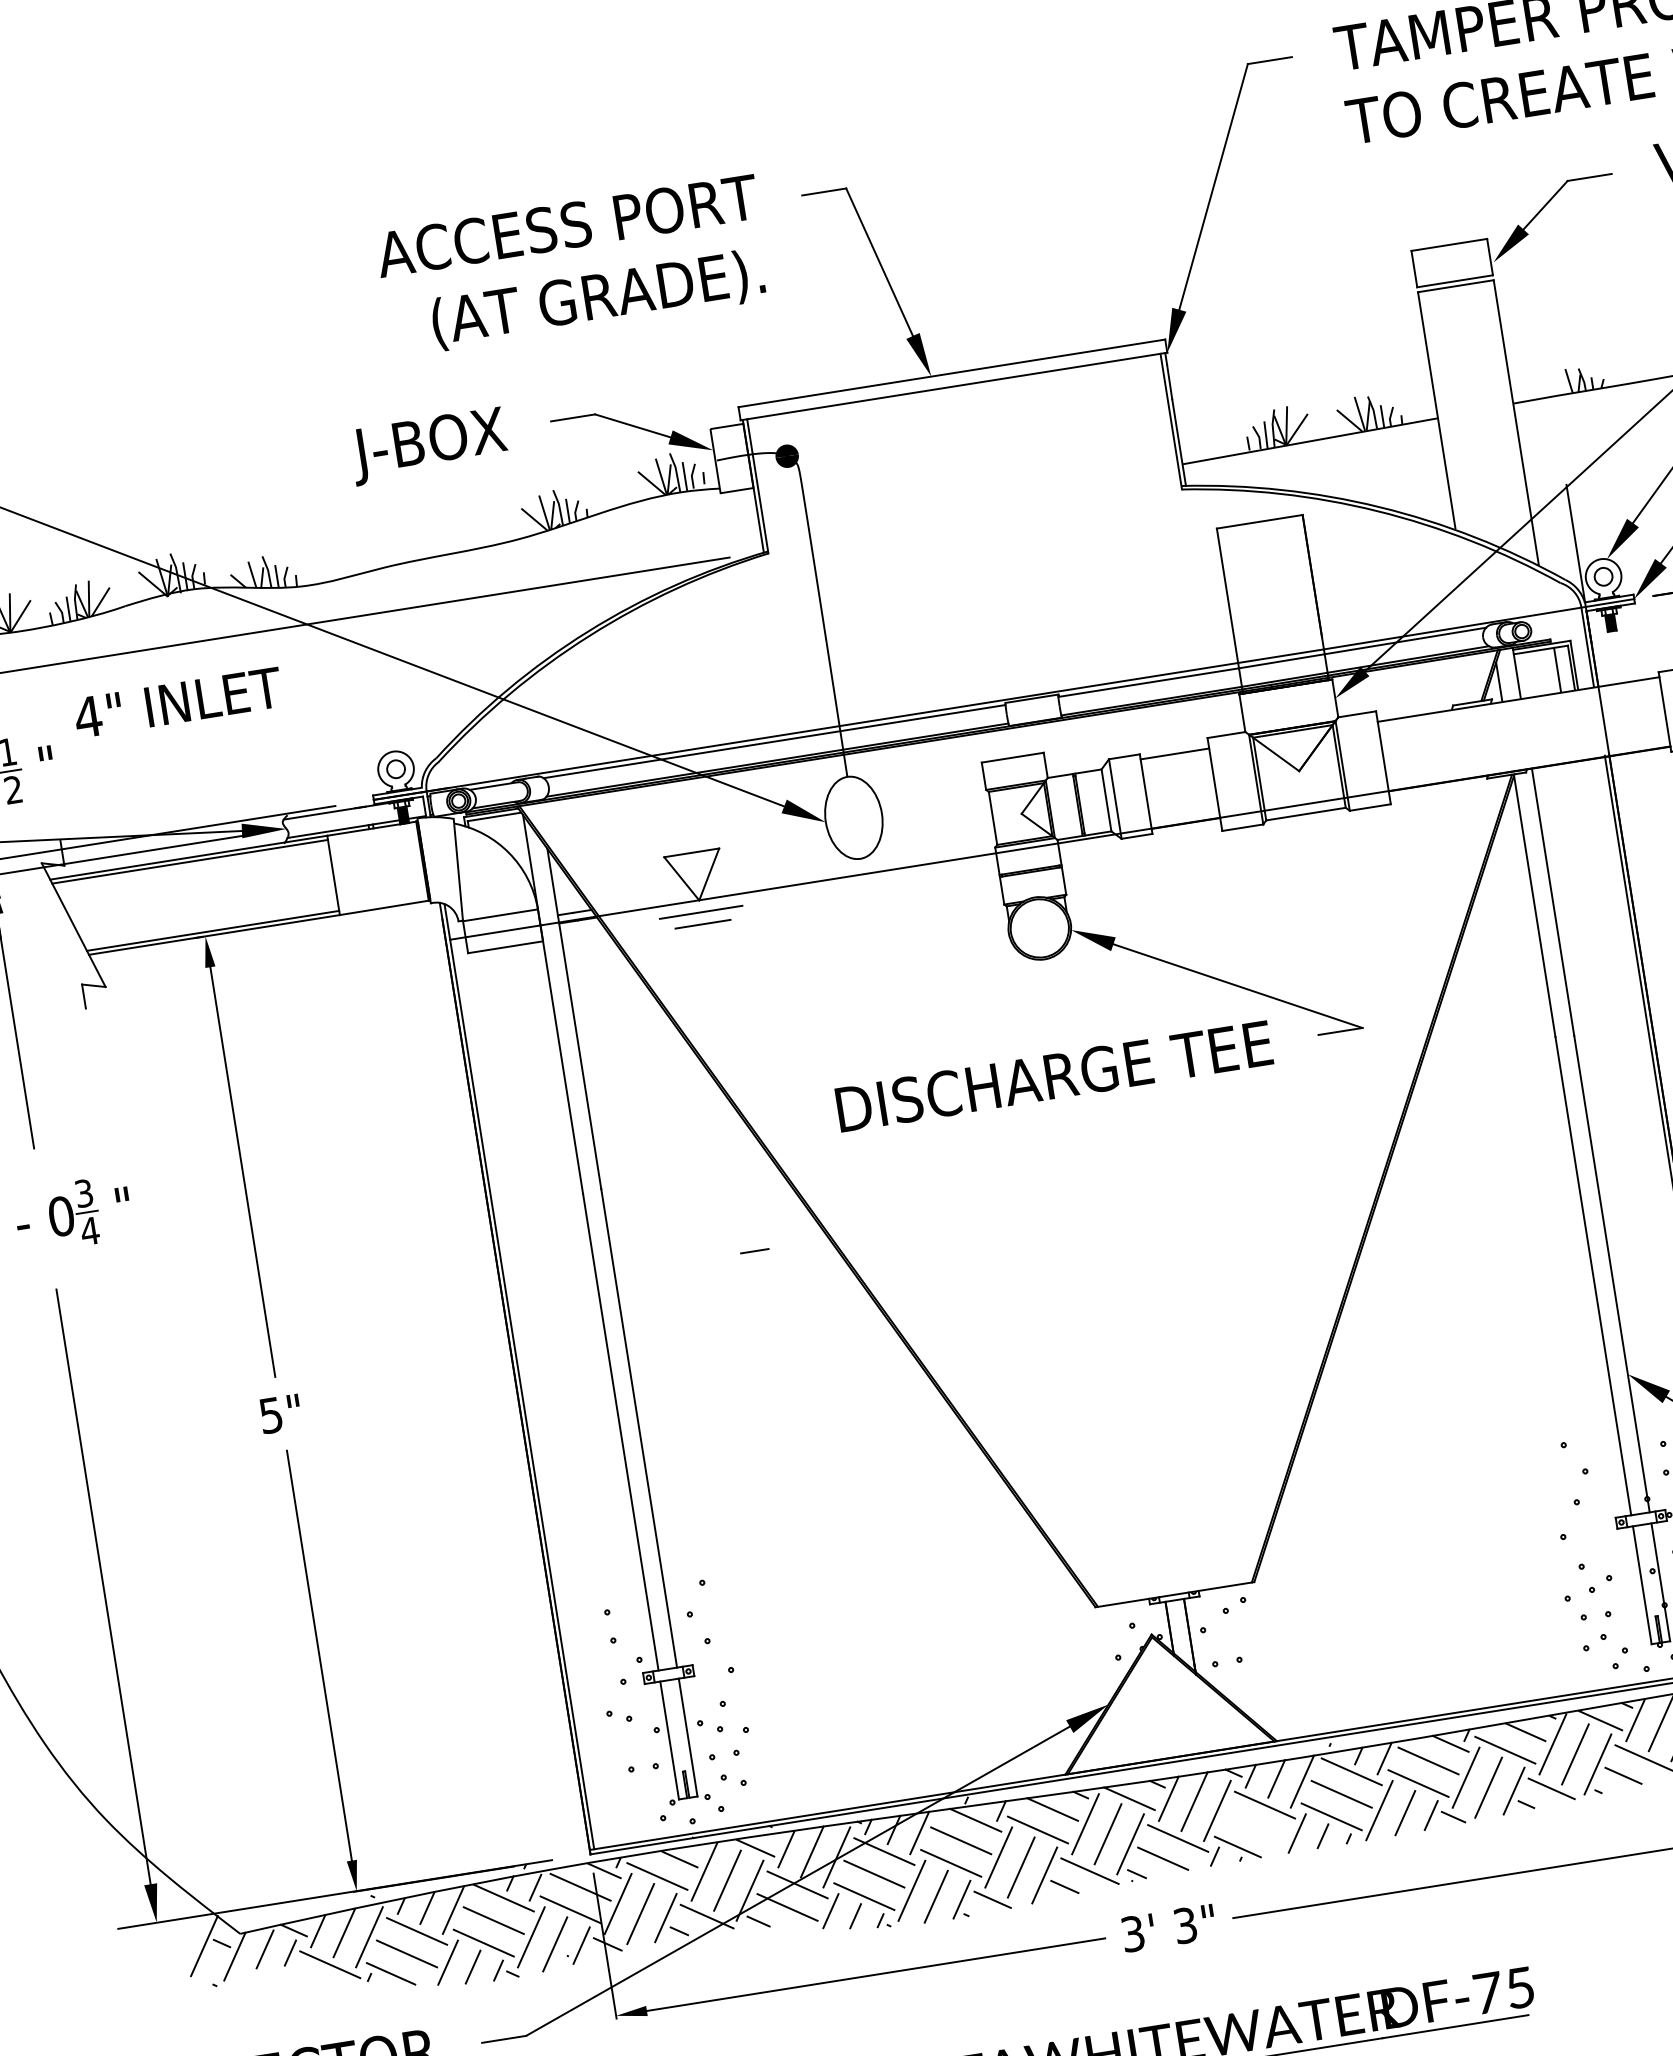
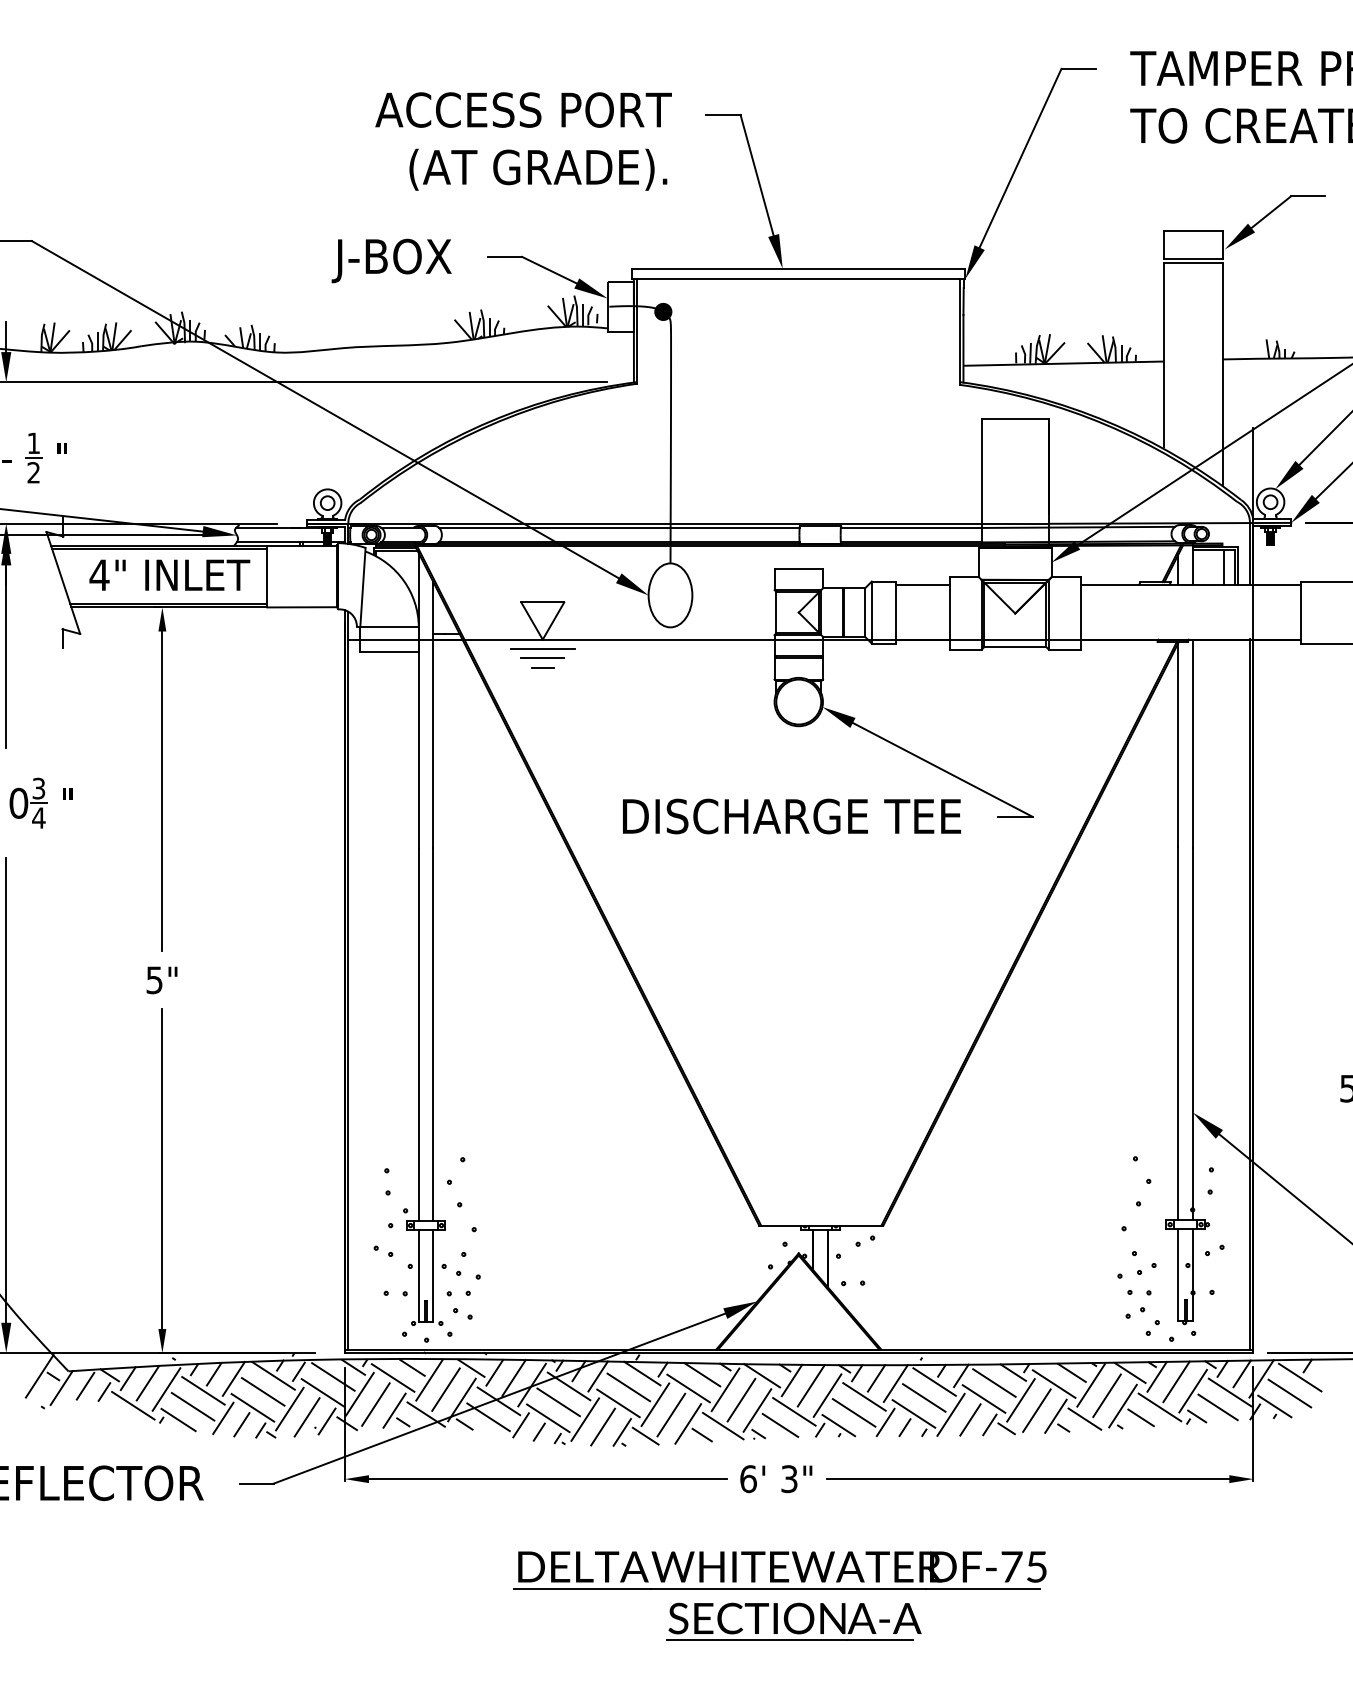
text: (177, 701) -> (169, 574), moved
line: (754, 1251) -> (542, 667), moved
line: (1254, 1827) -> (853, 1412), added
text: (1133, 1934) -> (748, 1479), 3' -> 6'

